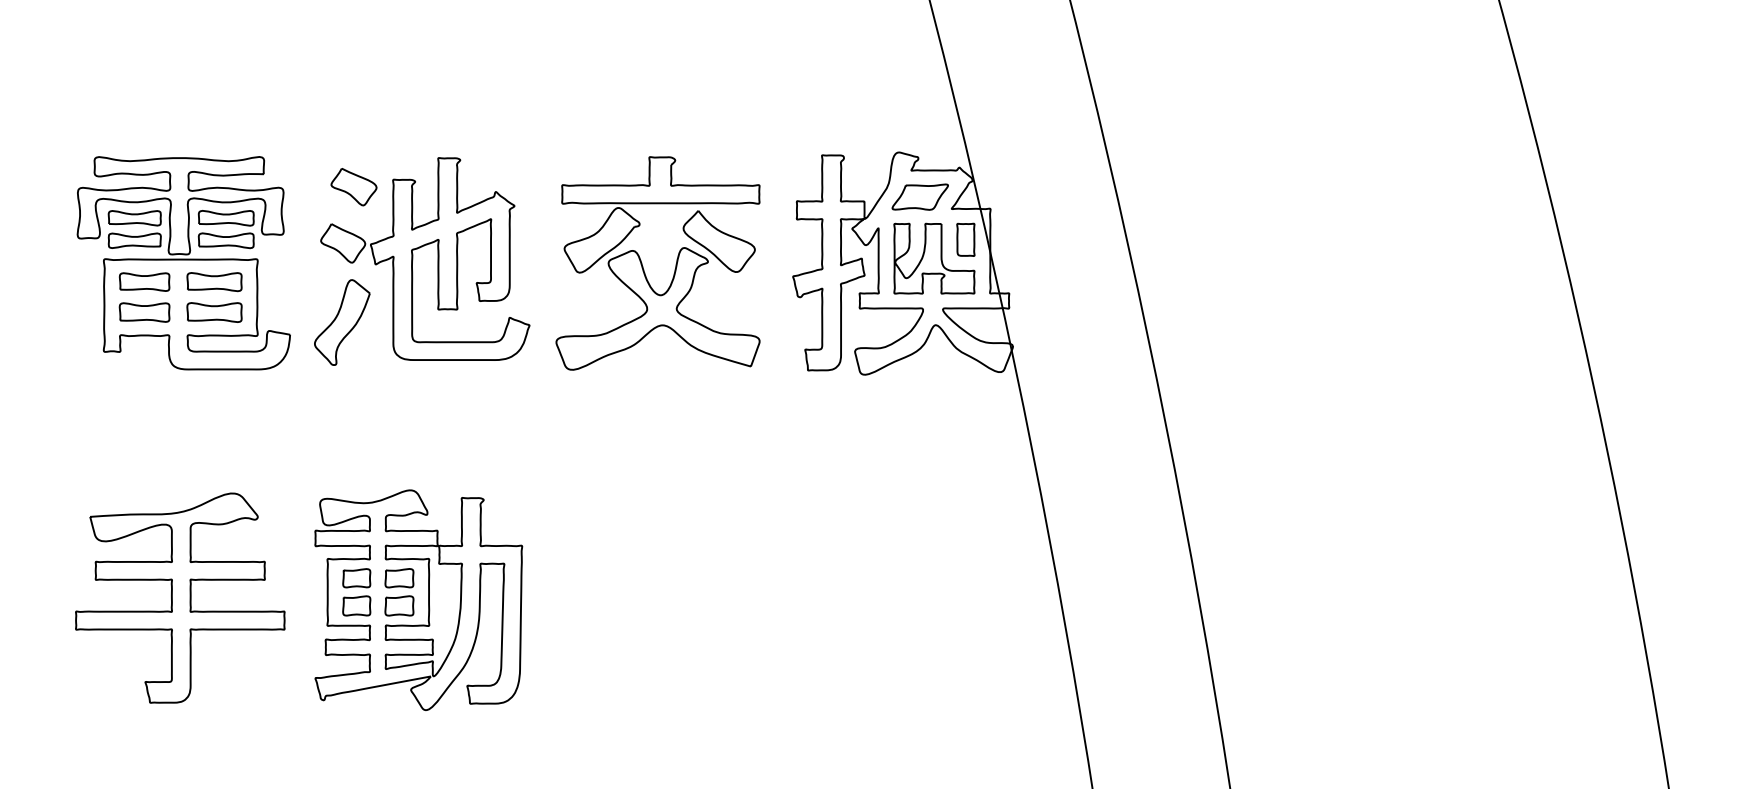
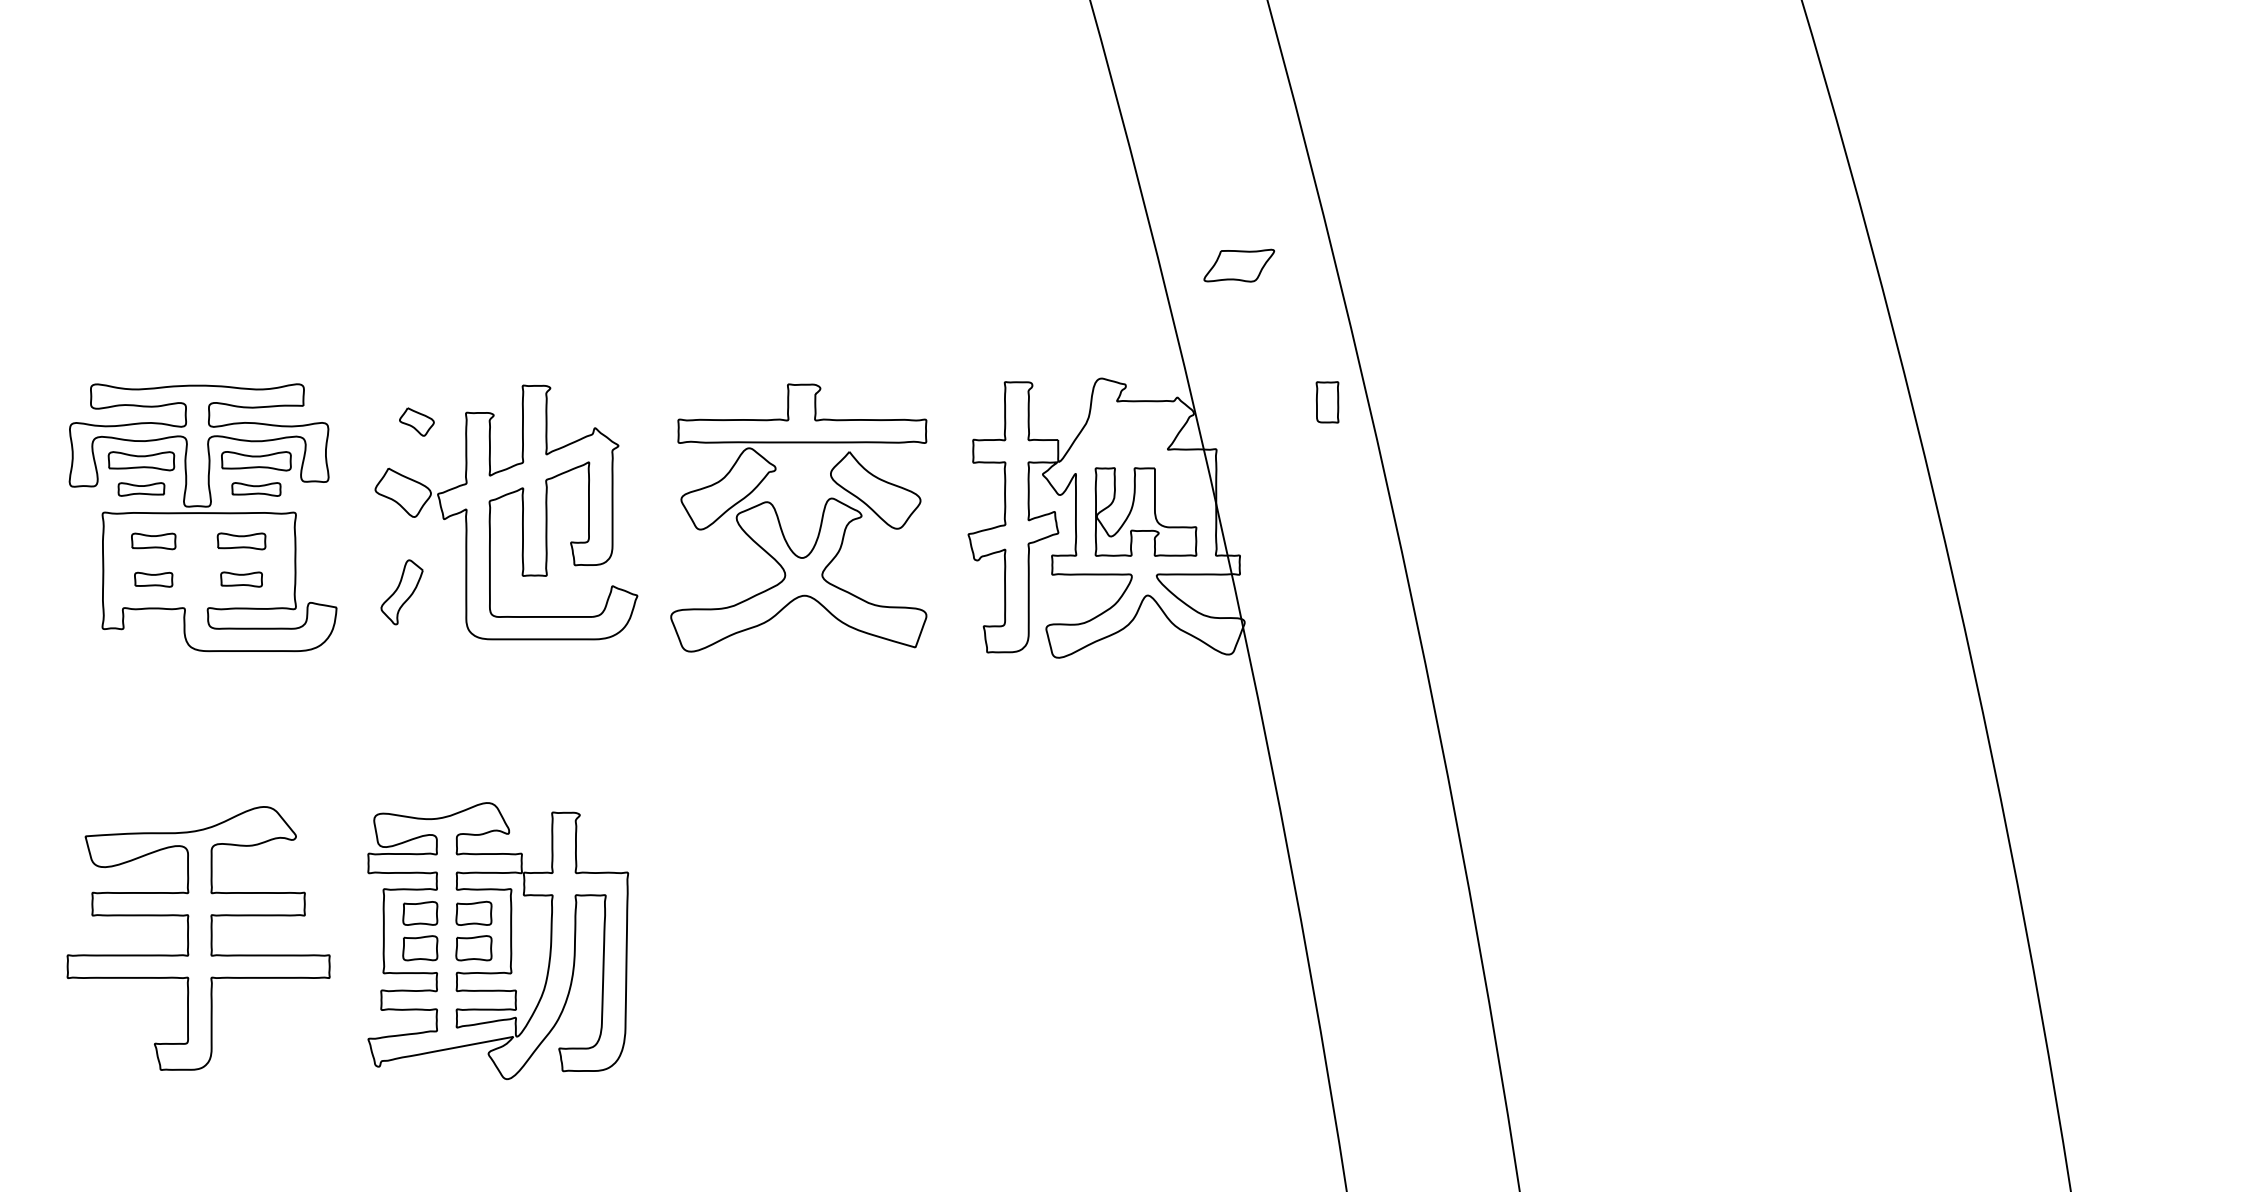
part: (353, 186) -> (416, 421), size x0.6
part: (920, 196) -> (1239, 265), moved
part: (965, 239) -> (1327, 402), moved
part: (134, 240) -> (141, 489), size x0.7
part: (226, 240) -> (256, 489), size x0.7
part: (144, 282) -> (153, 541), size x0.7
part: (214, 282) -> (241, 541), size x0.7
part: (144, 312) -> (153, 579), size x0.6
part: (214, 312) -> (241, 579), size x0.6
part: (341, 322) -> (401, 592), size x0.6

